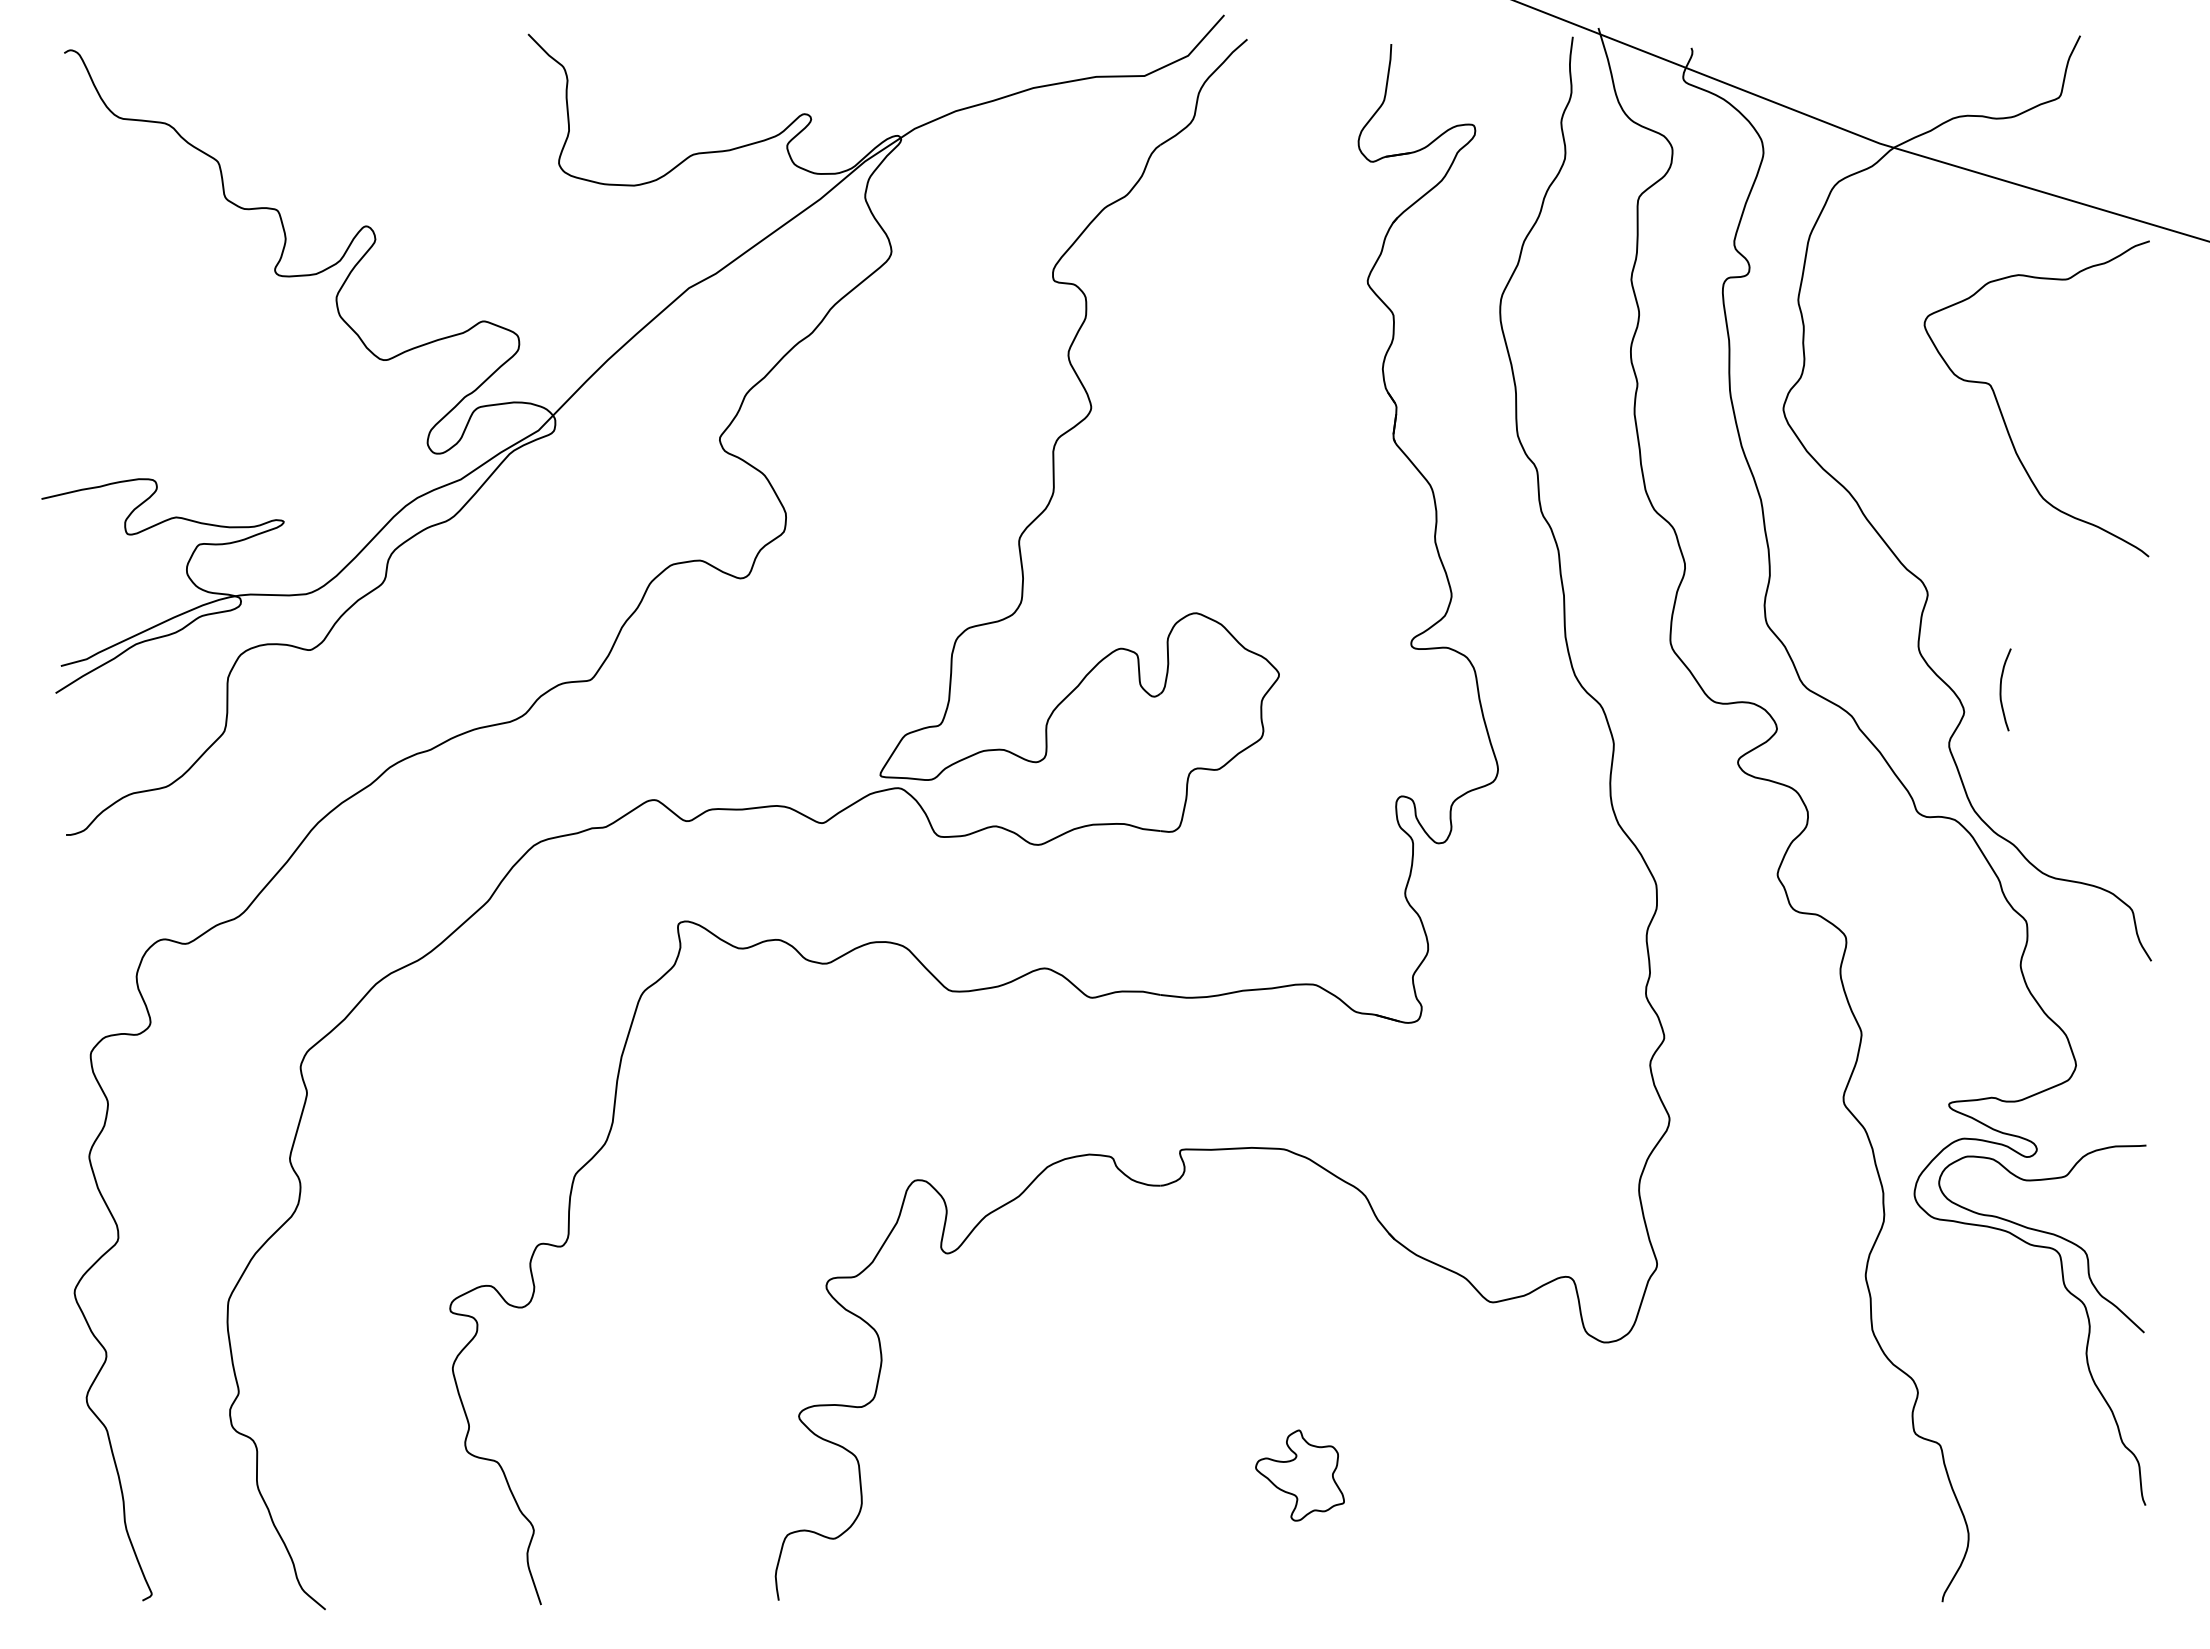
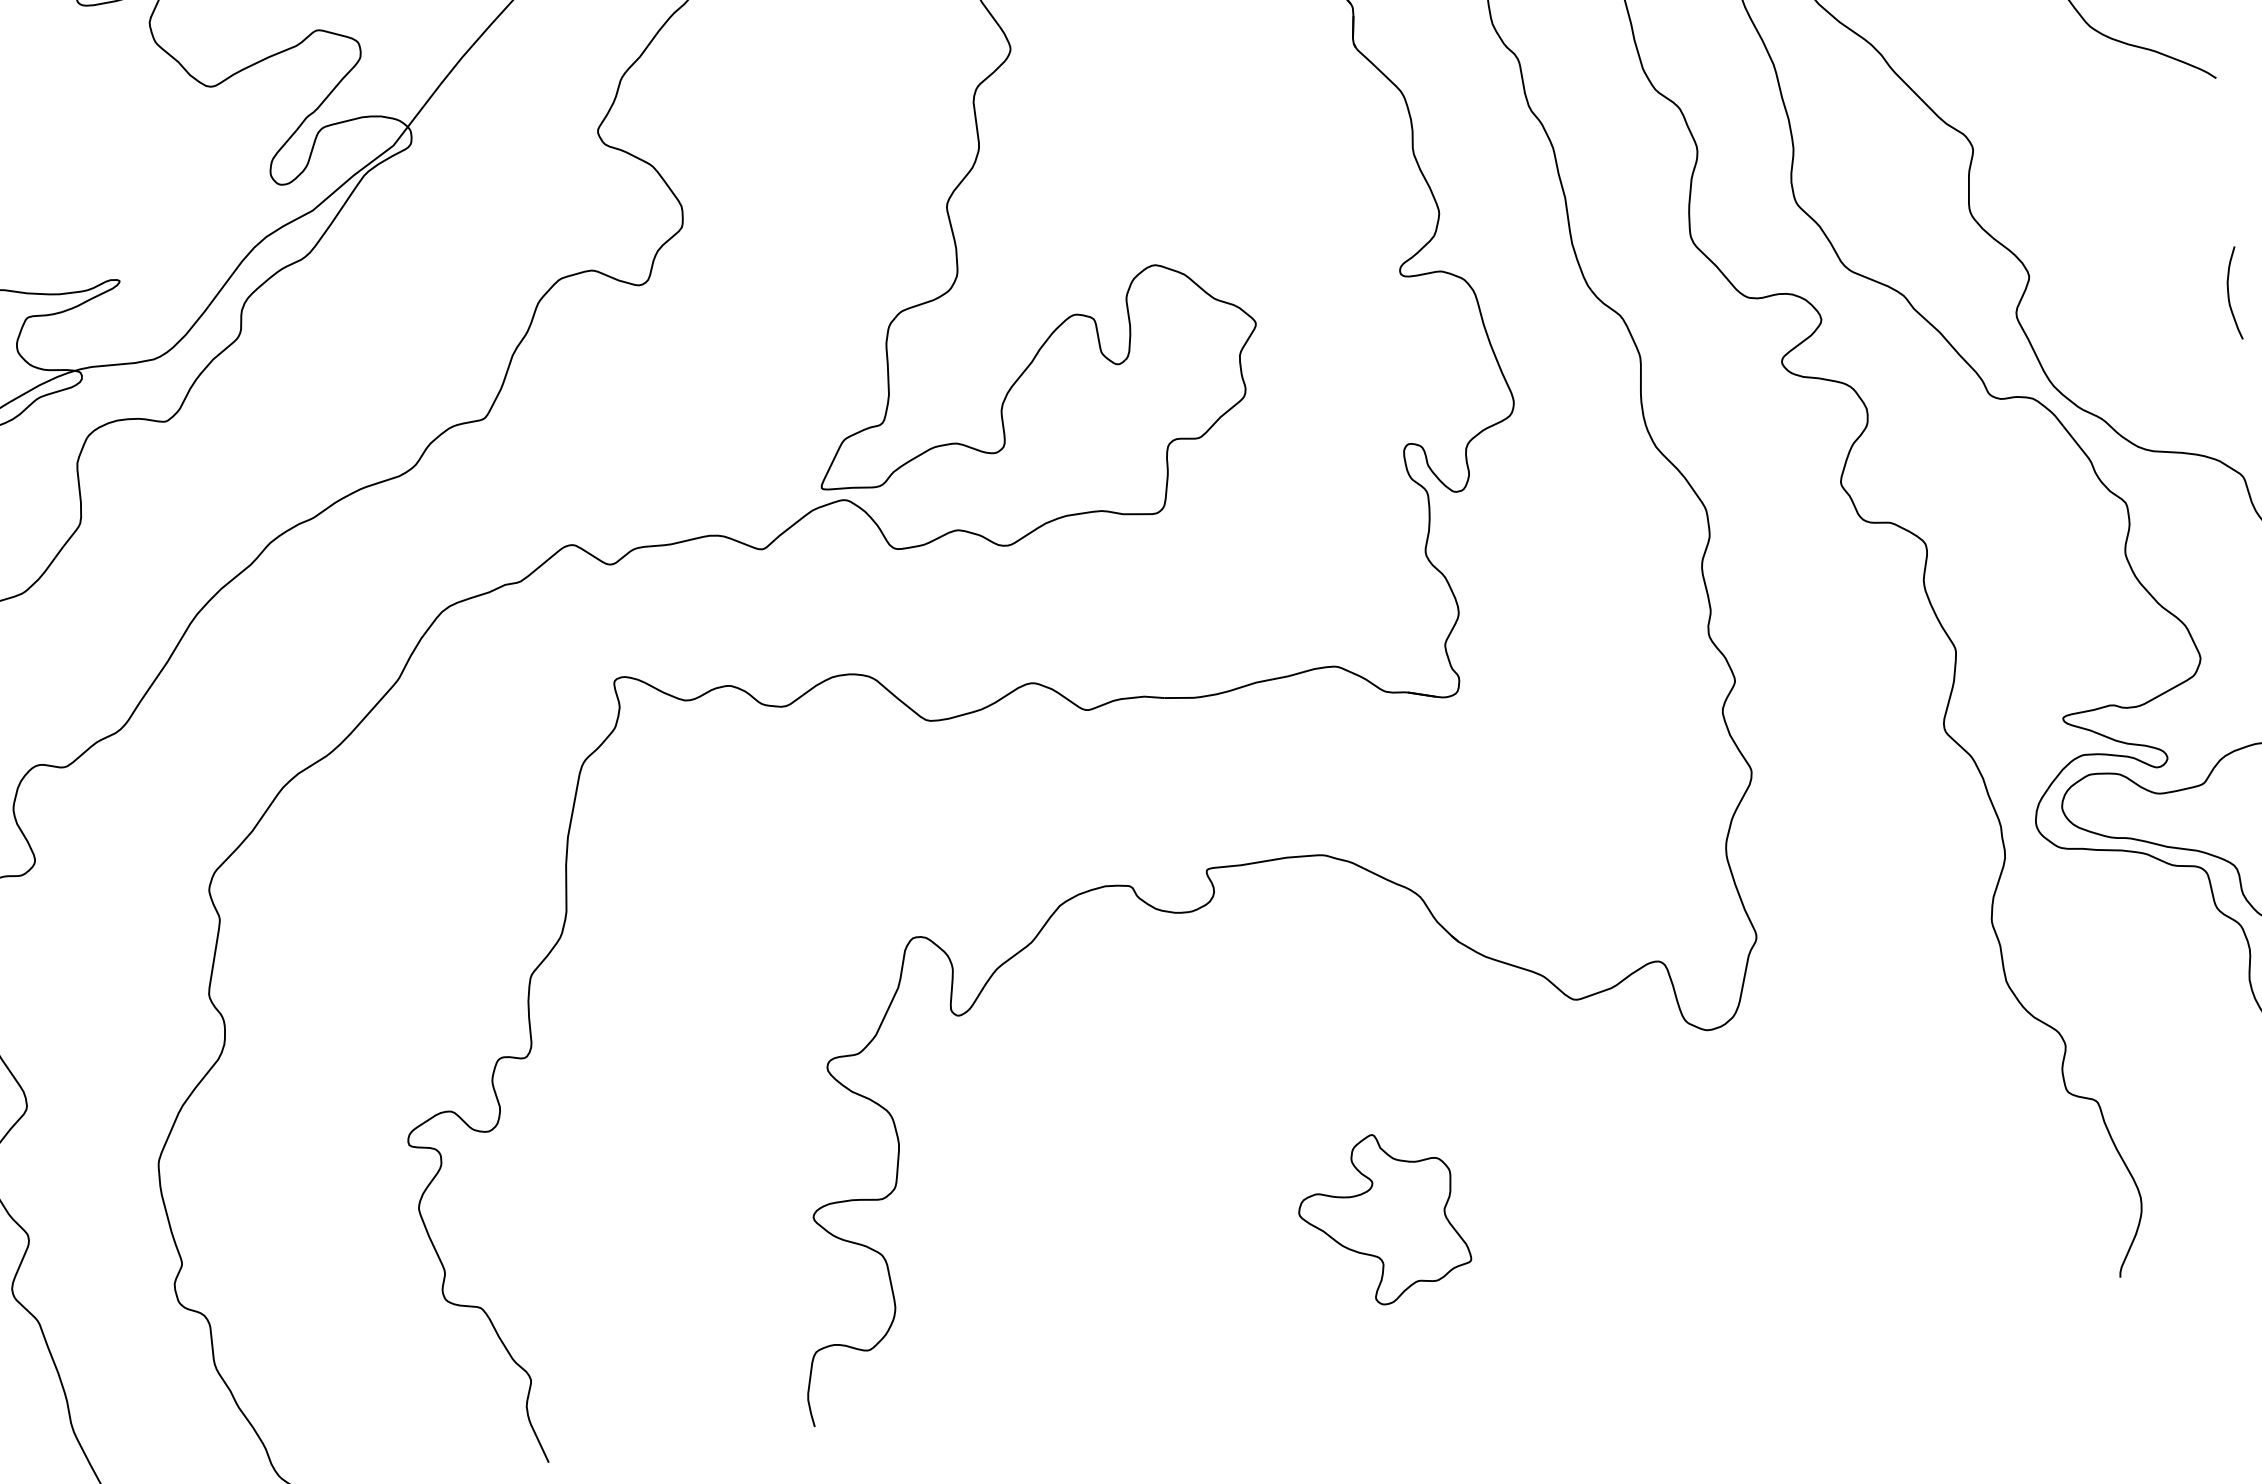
curve: (2001, 689) -> (2229, 293), moved
part: (1299, 1475) -> (1382, 1219), size x1.67

